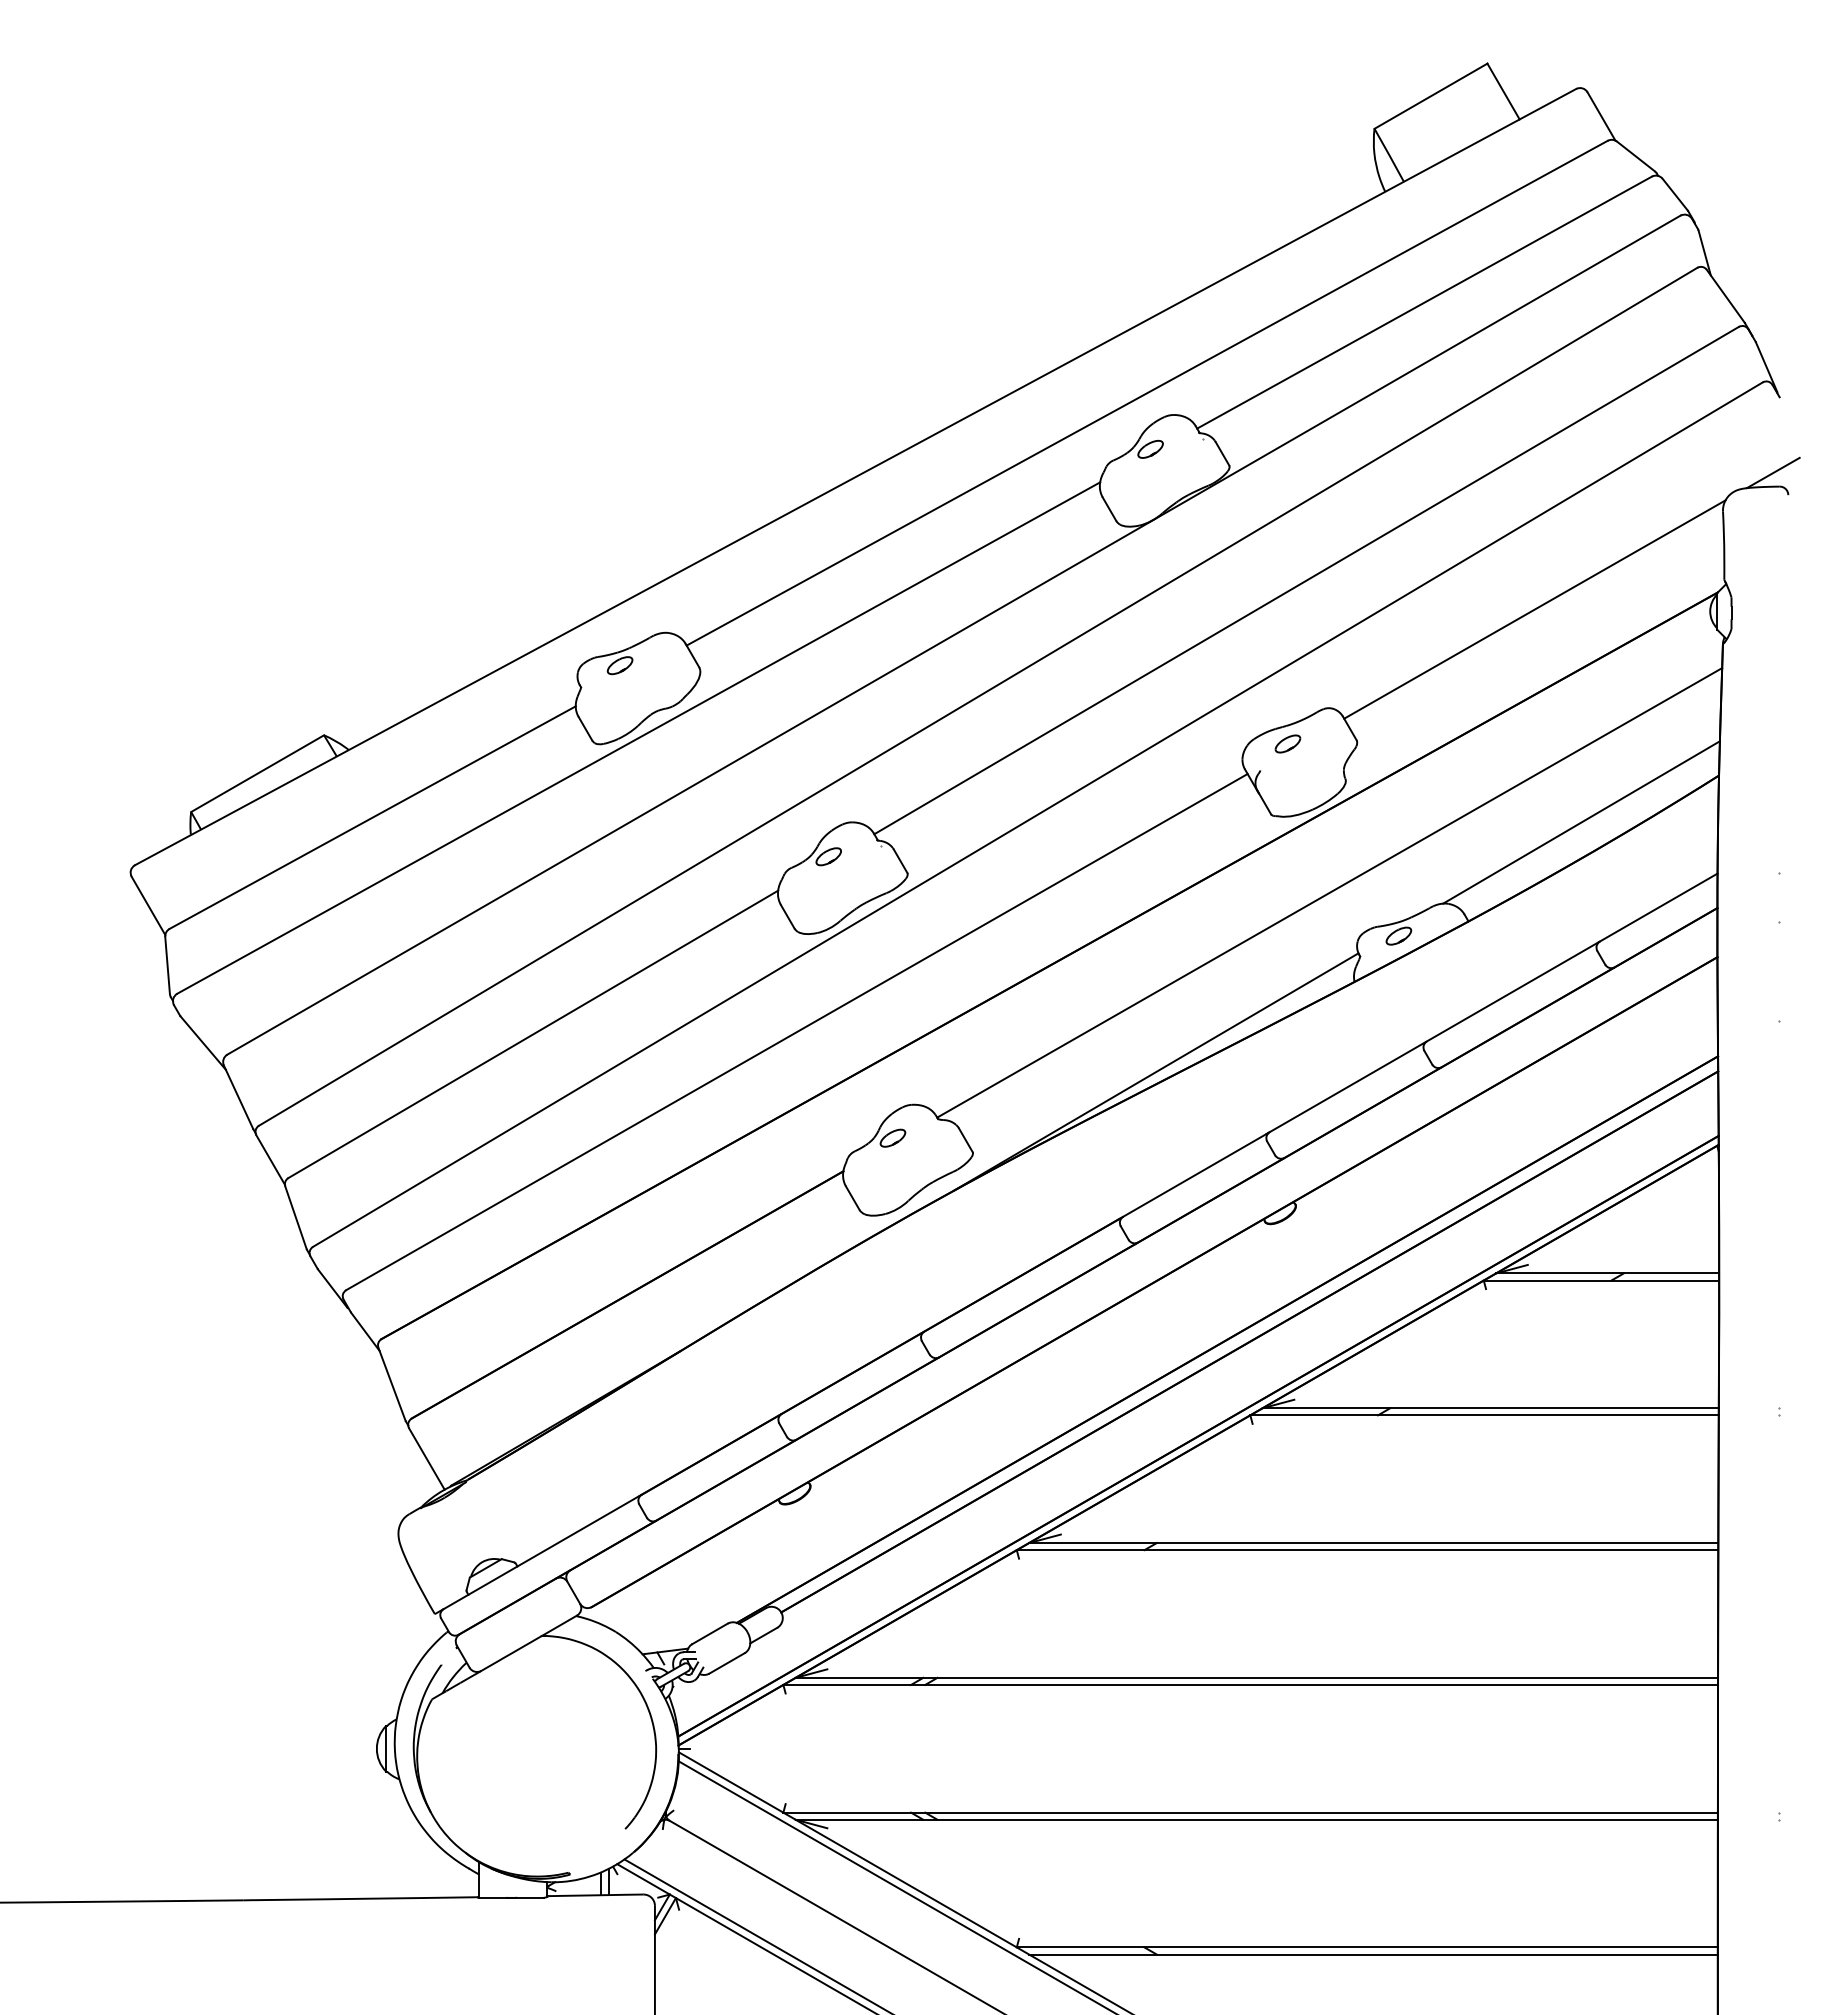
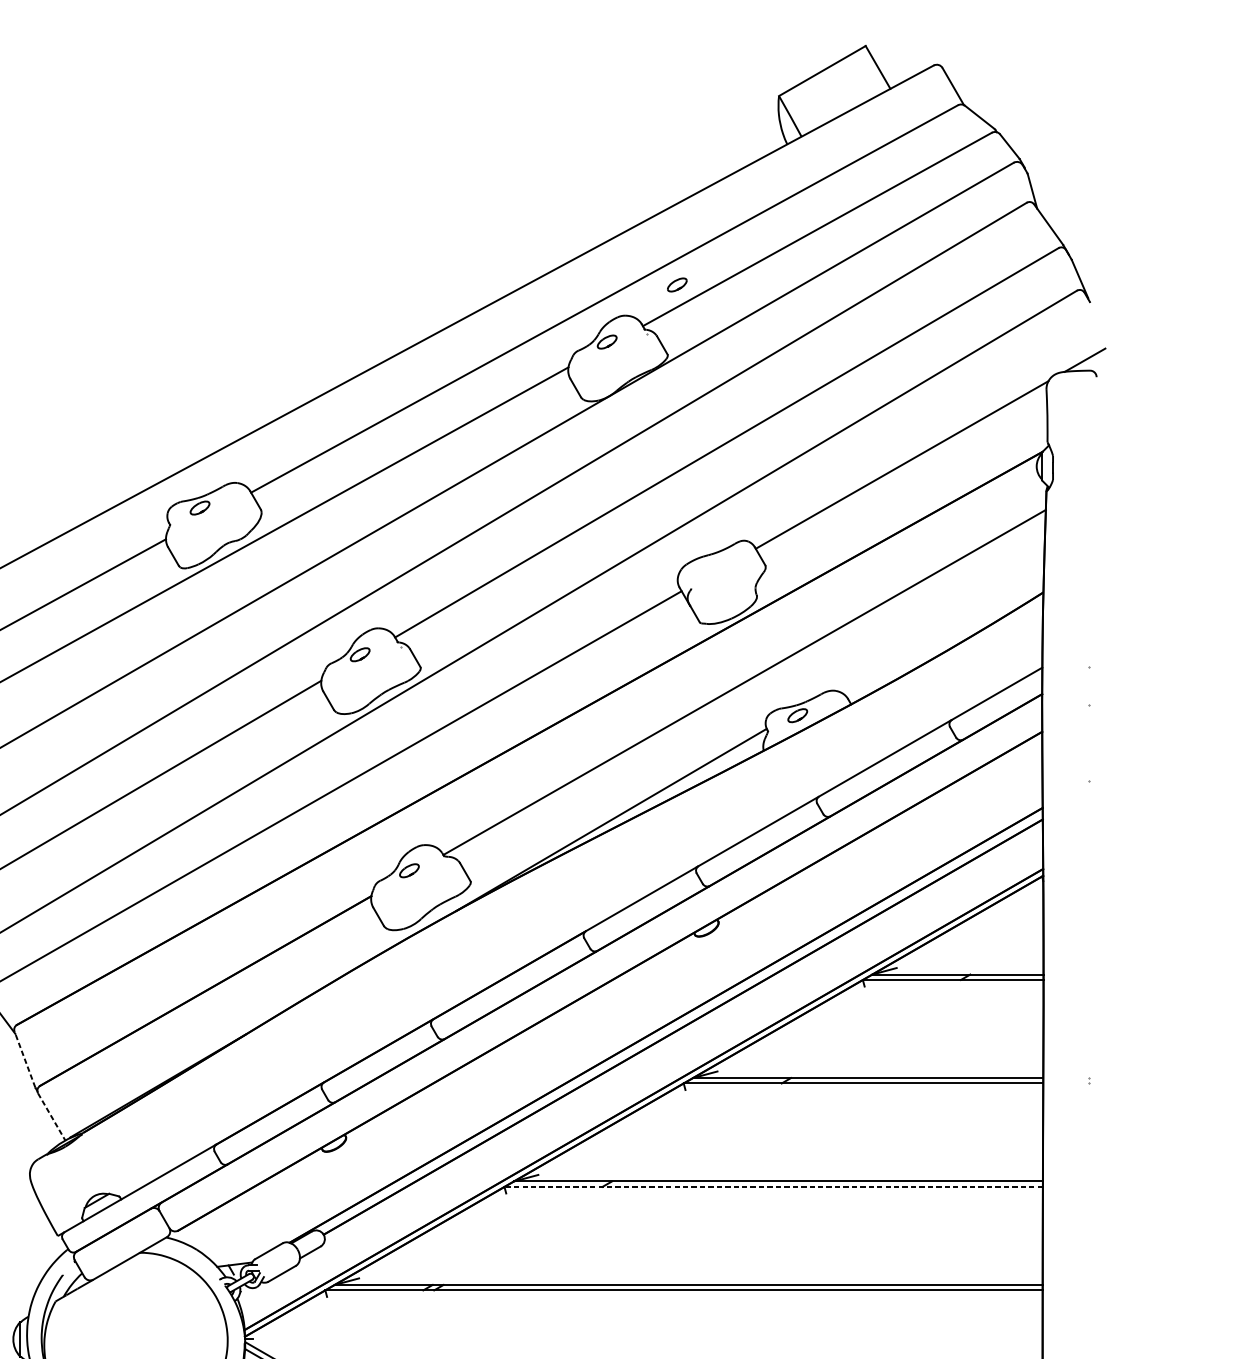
part: (1287, 743) -> (676, 284), moved
line: (1581, 822) -> (937, 628), removed
line: (391, 1384) -> (24, 1059), solid -> dashed
line: (426, 1458) -> (51, 1116), solid -> dashed
line: (1367, 1550) -> (773, 1187), solid -> dashed

